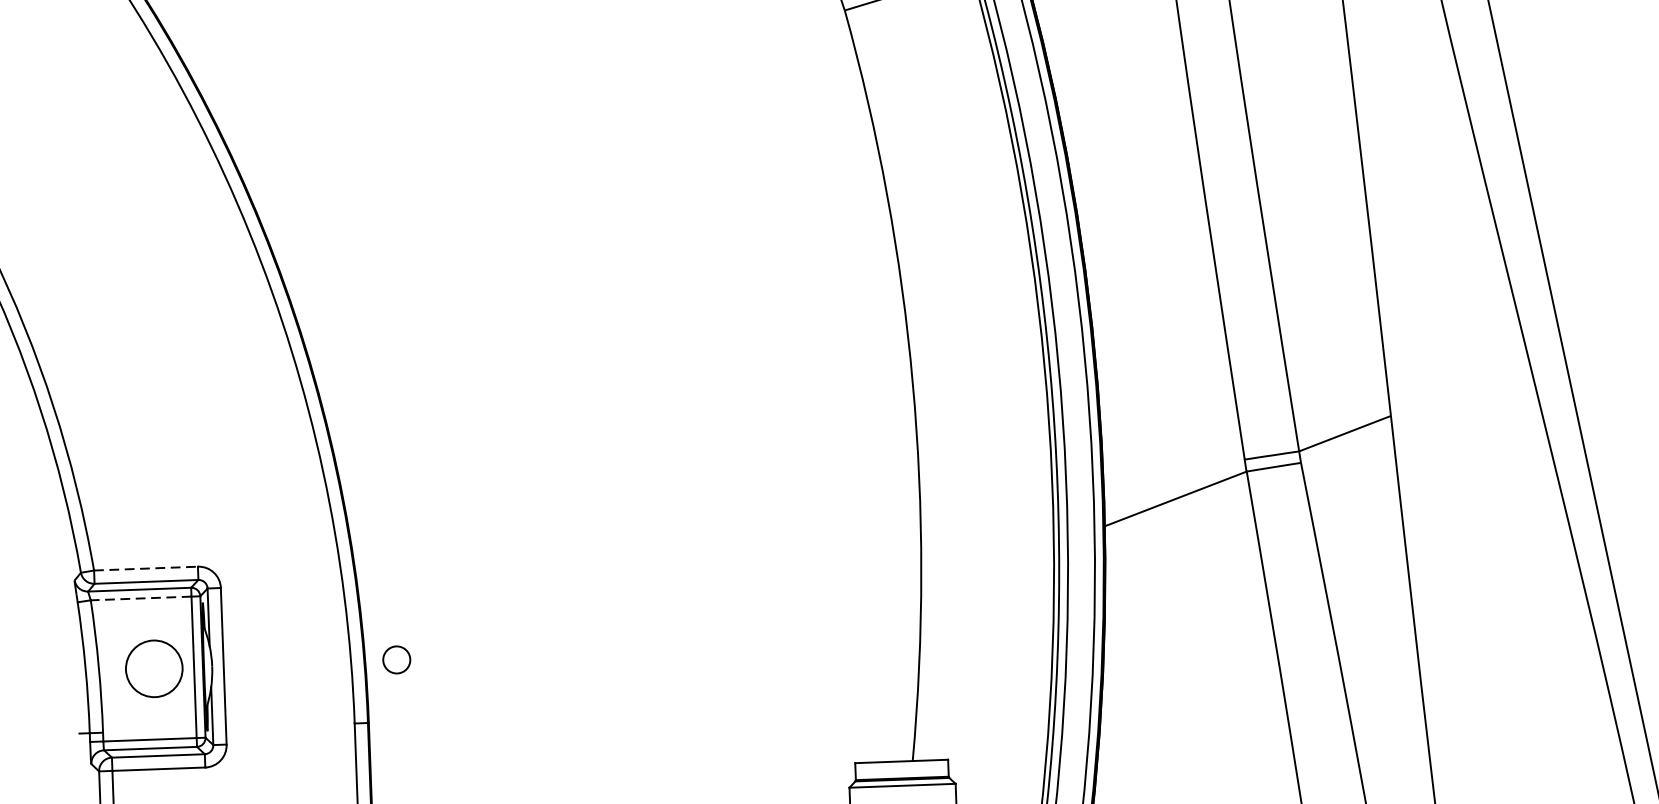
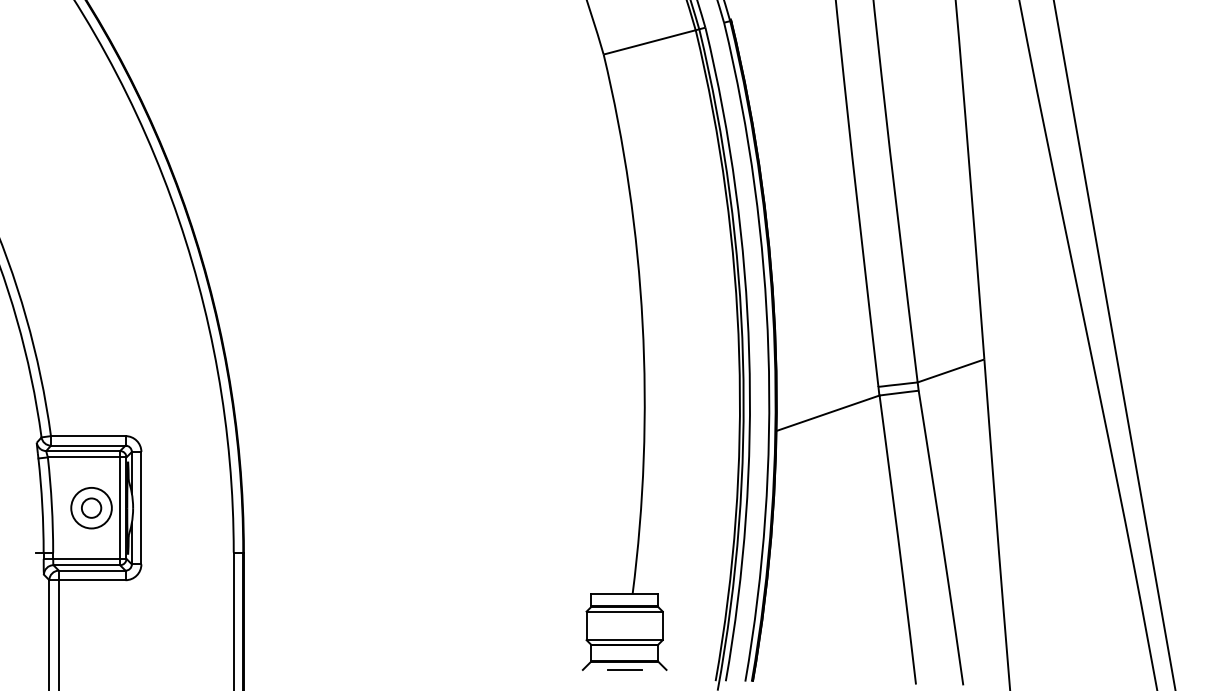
line: (146, 569) -> (88, 436), dashed -> solid
line: (140, 598) -> (83, 457), dashed -> solid
circle: (396, 659) -> (91, 507), moved

